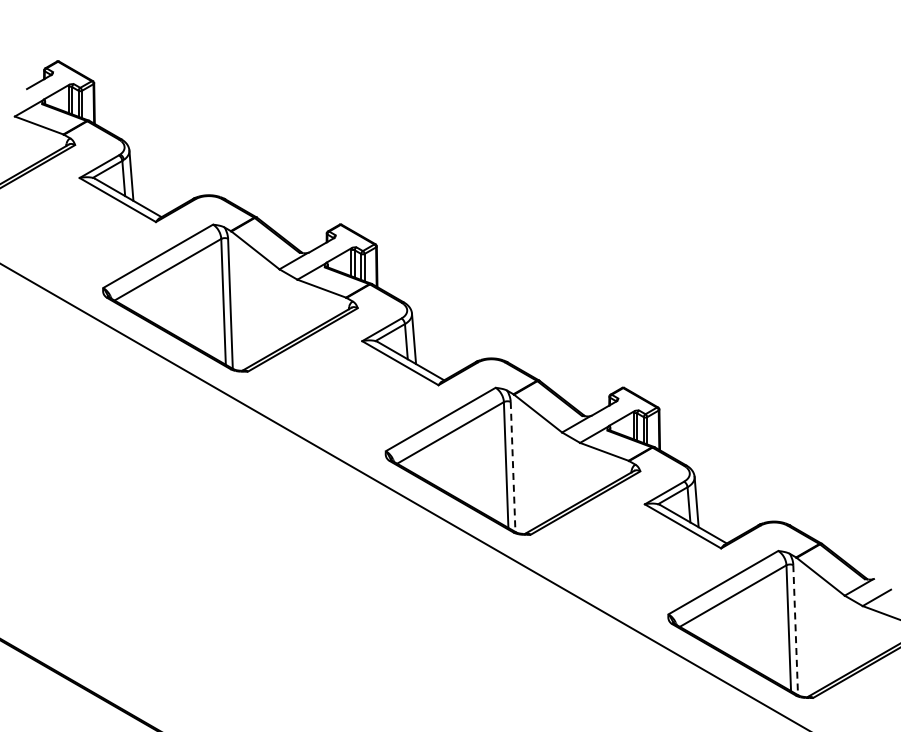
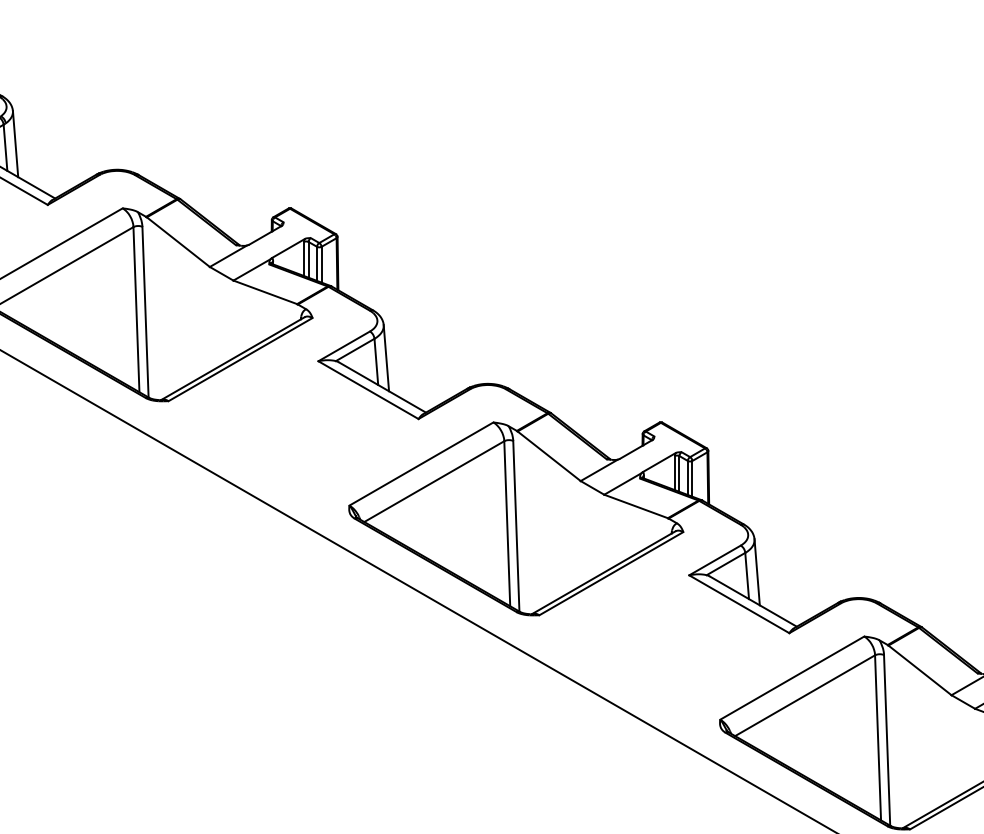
line: (513, 467) -> (516, 526), dashed -> solid
line: (795, 630) -> (886, 740), dashed -> solid

